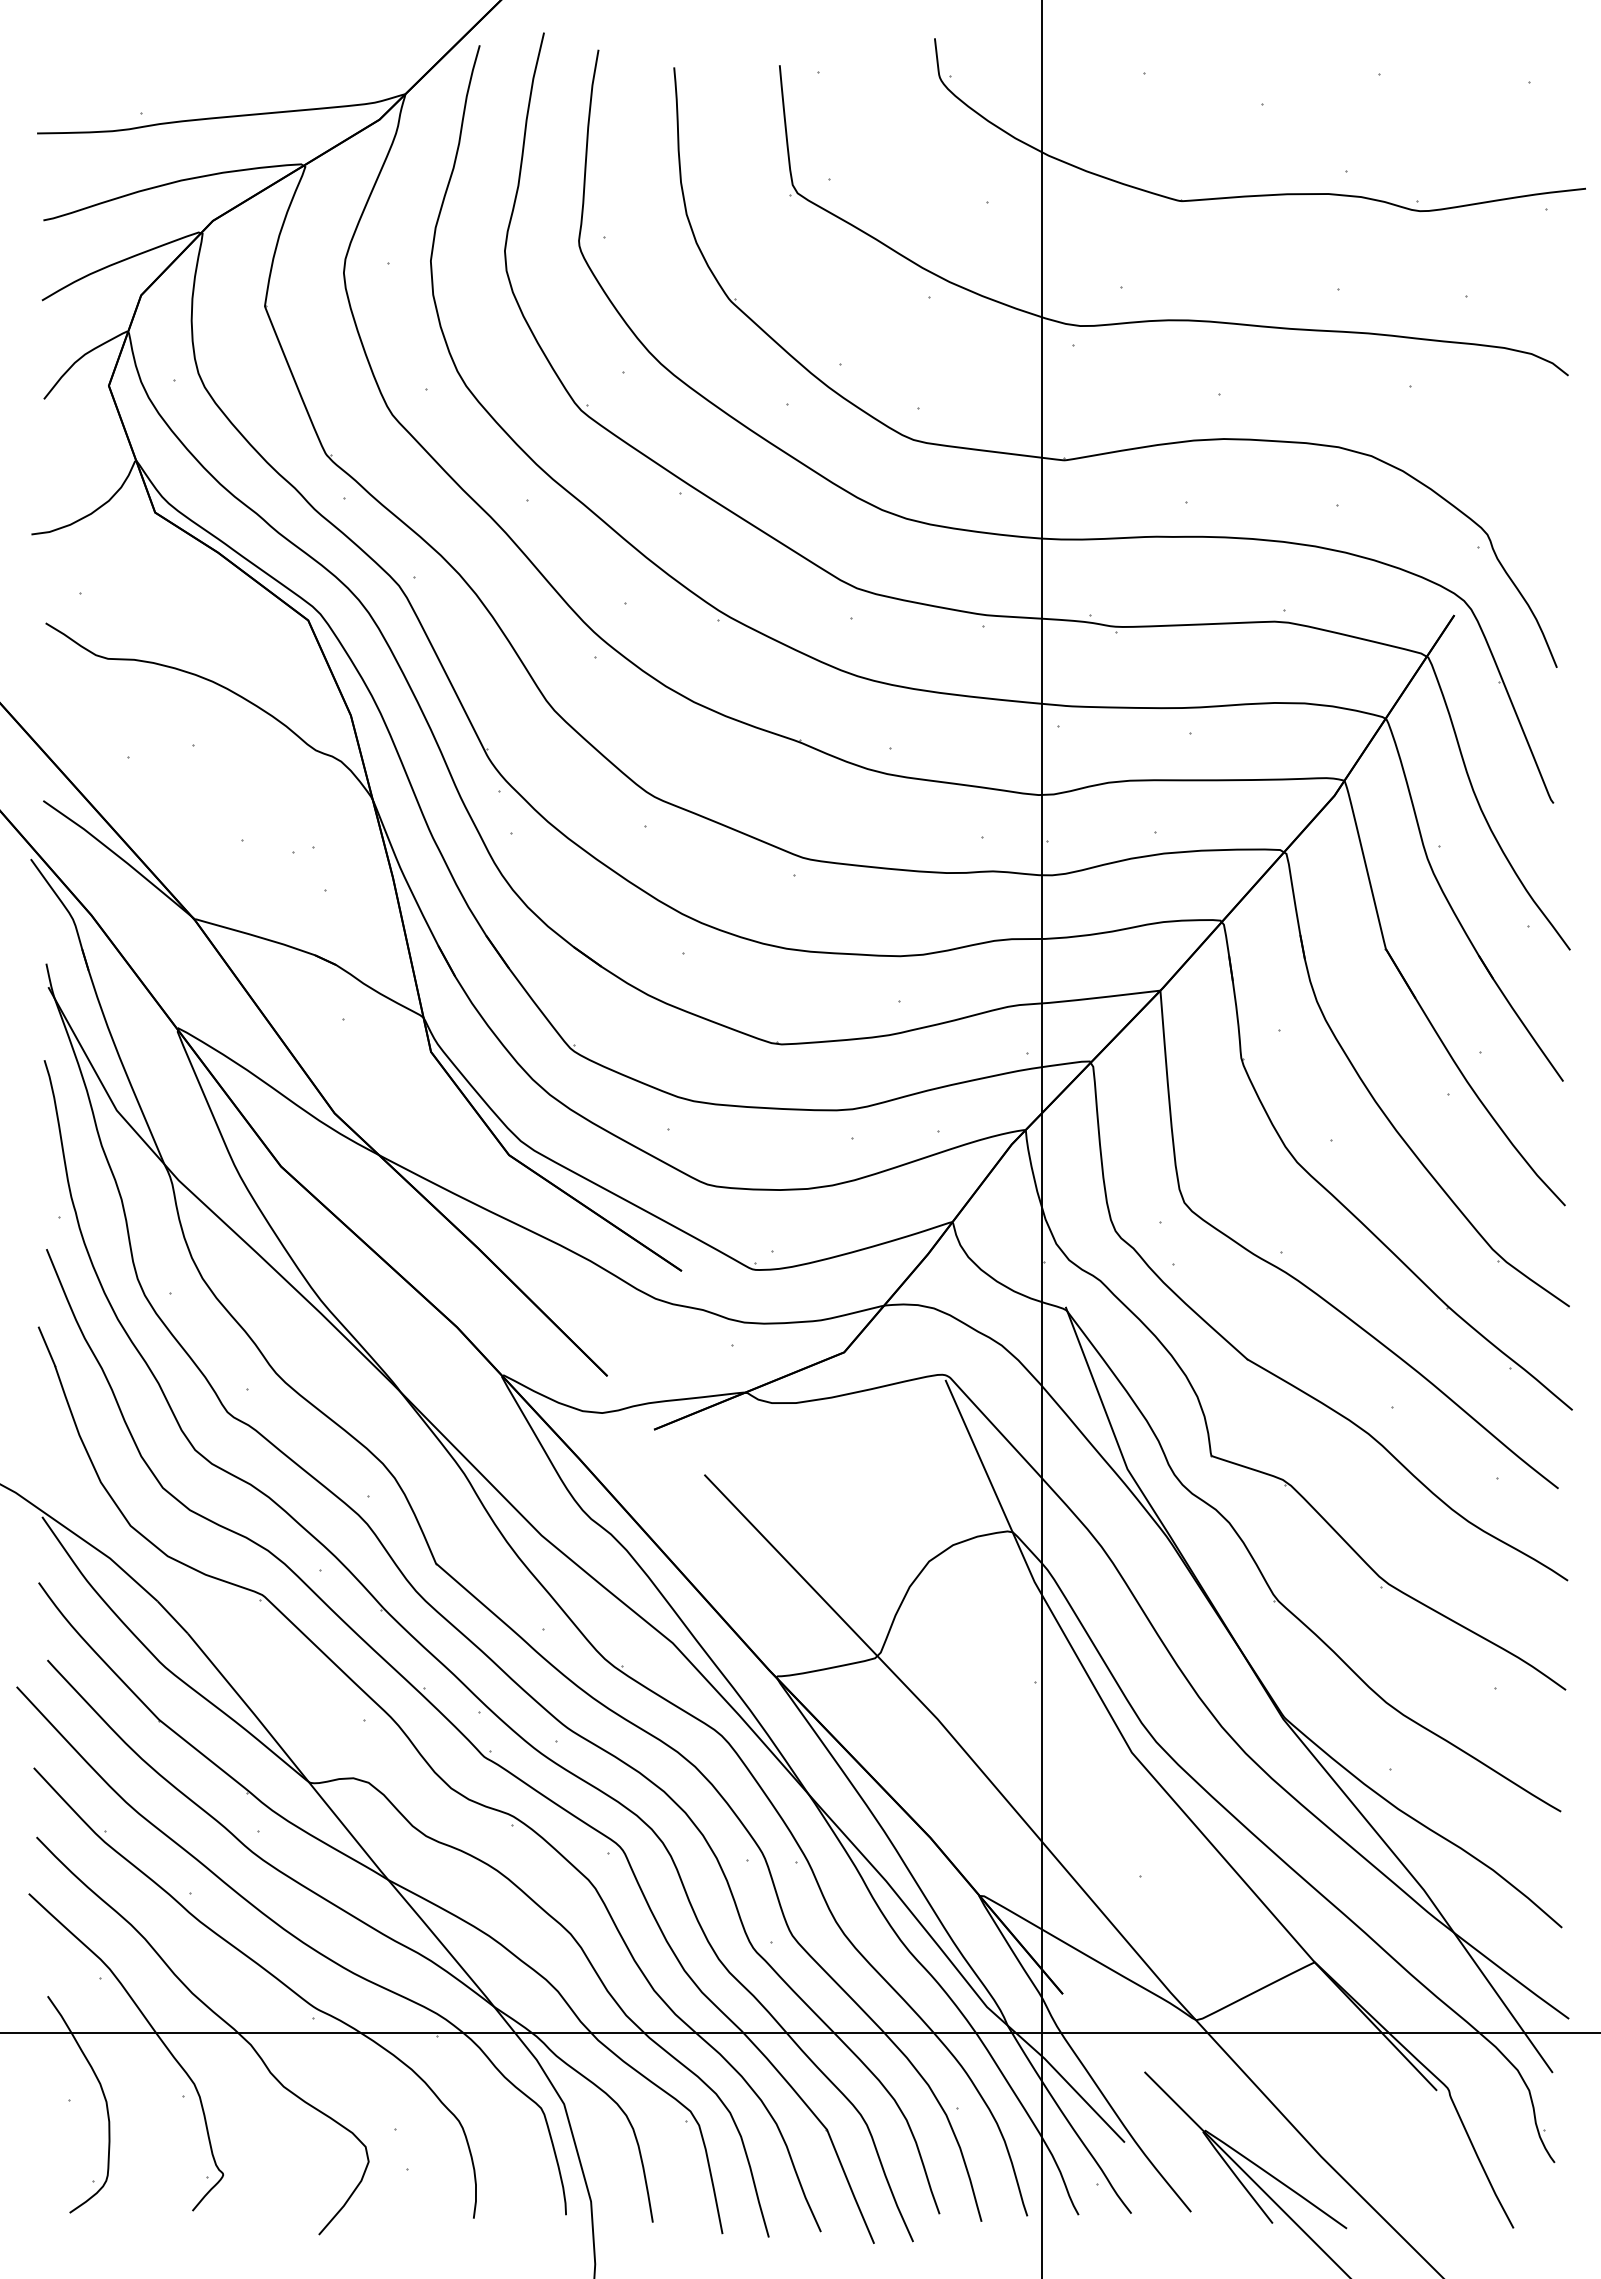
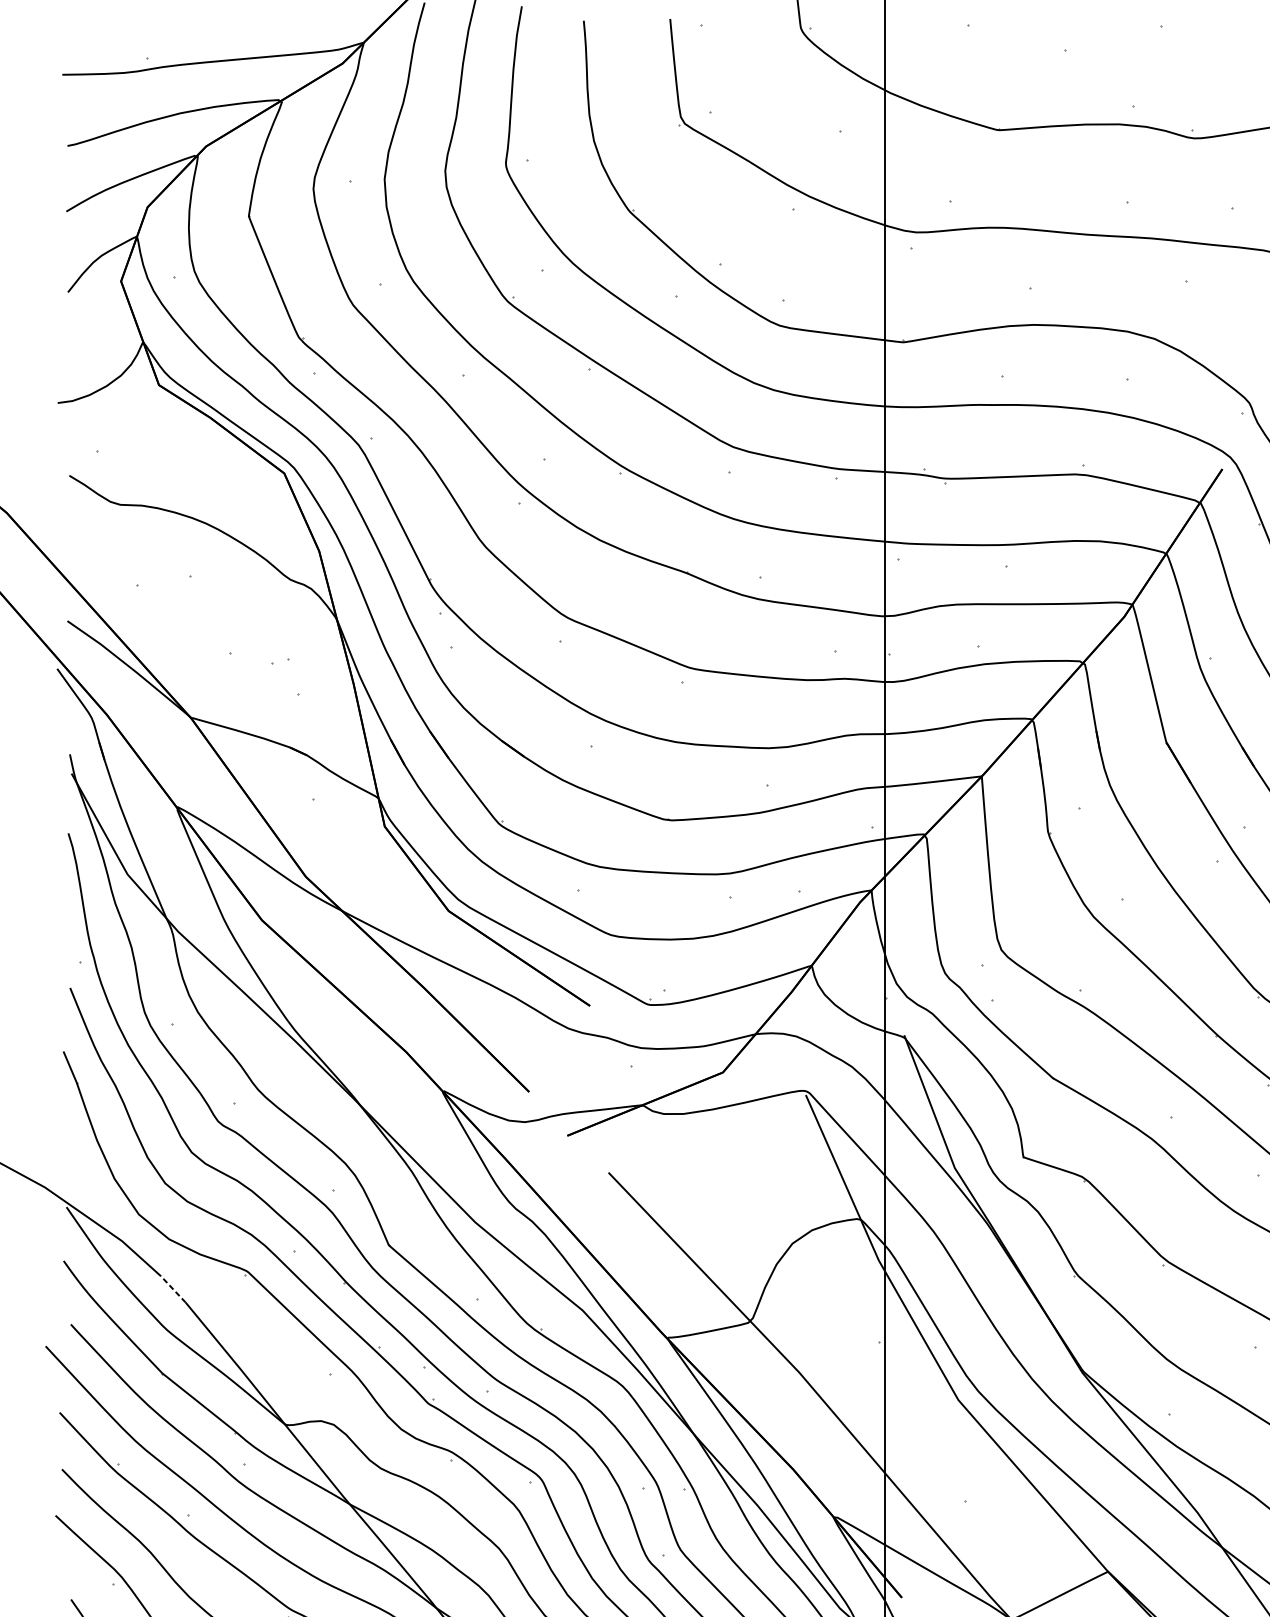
line: (172, 1617) -> (173, 1289), solid -> dashed

